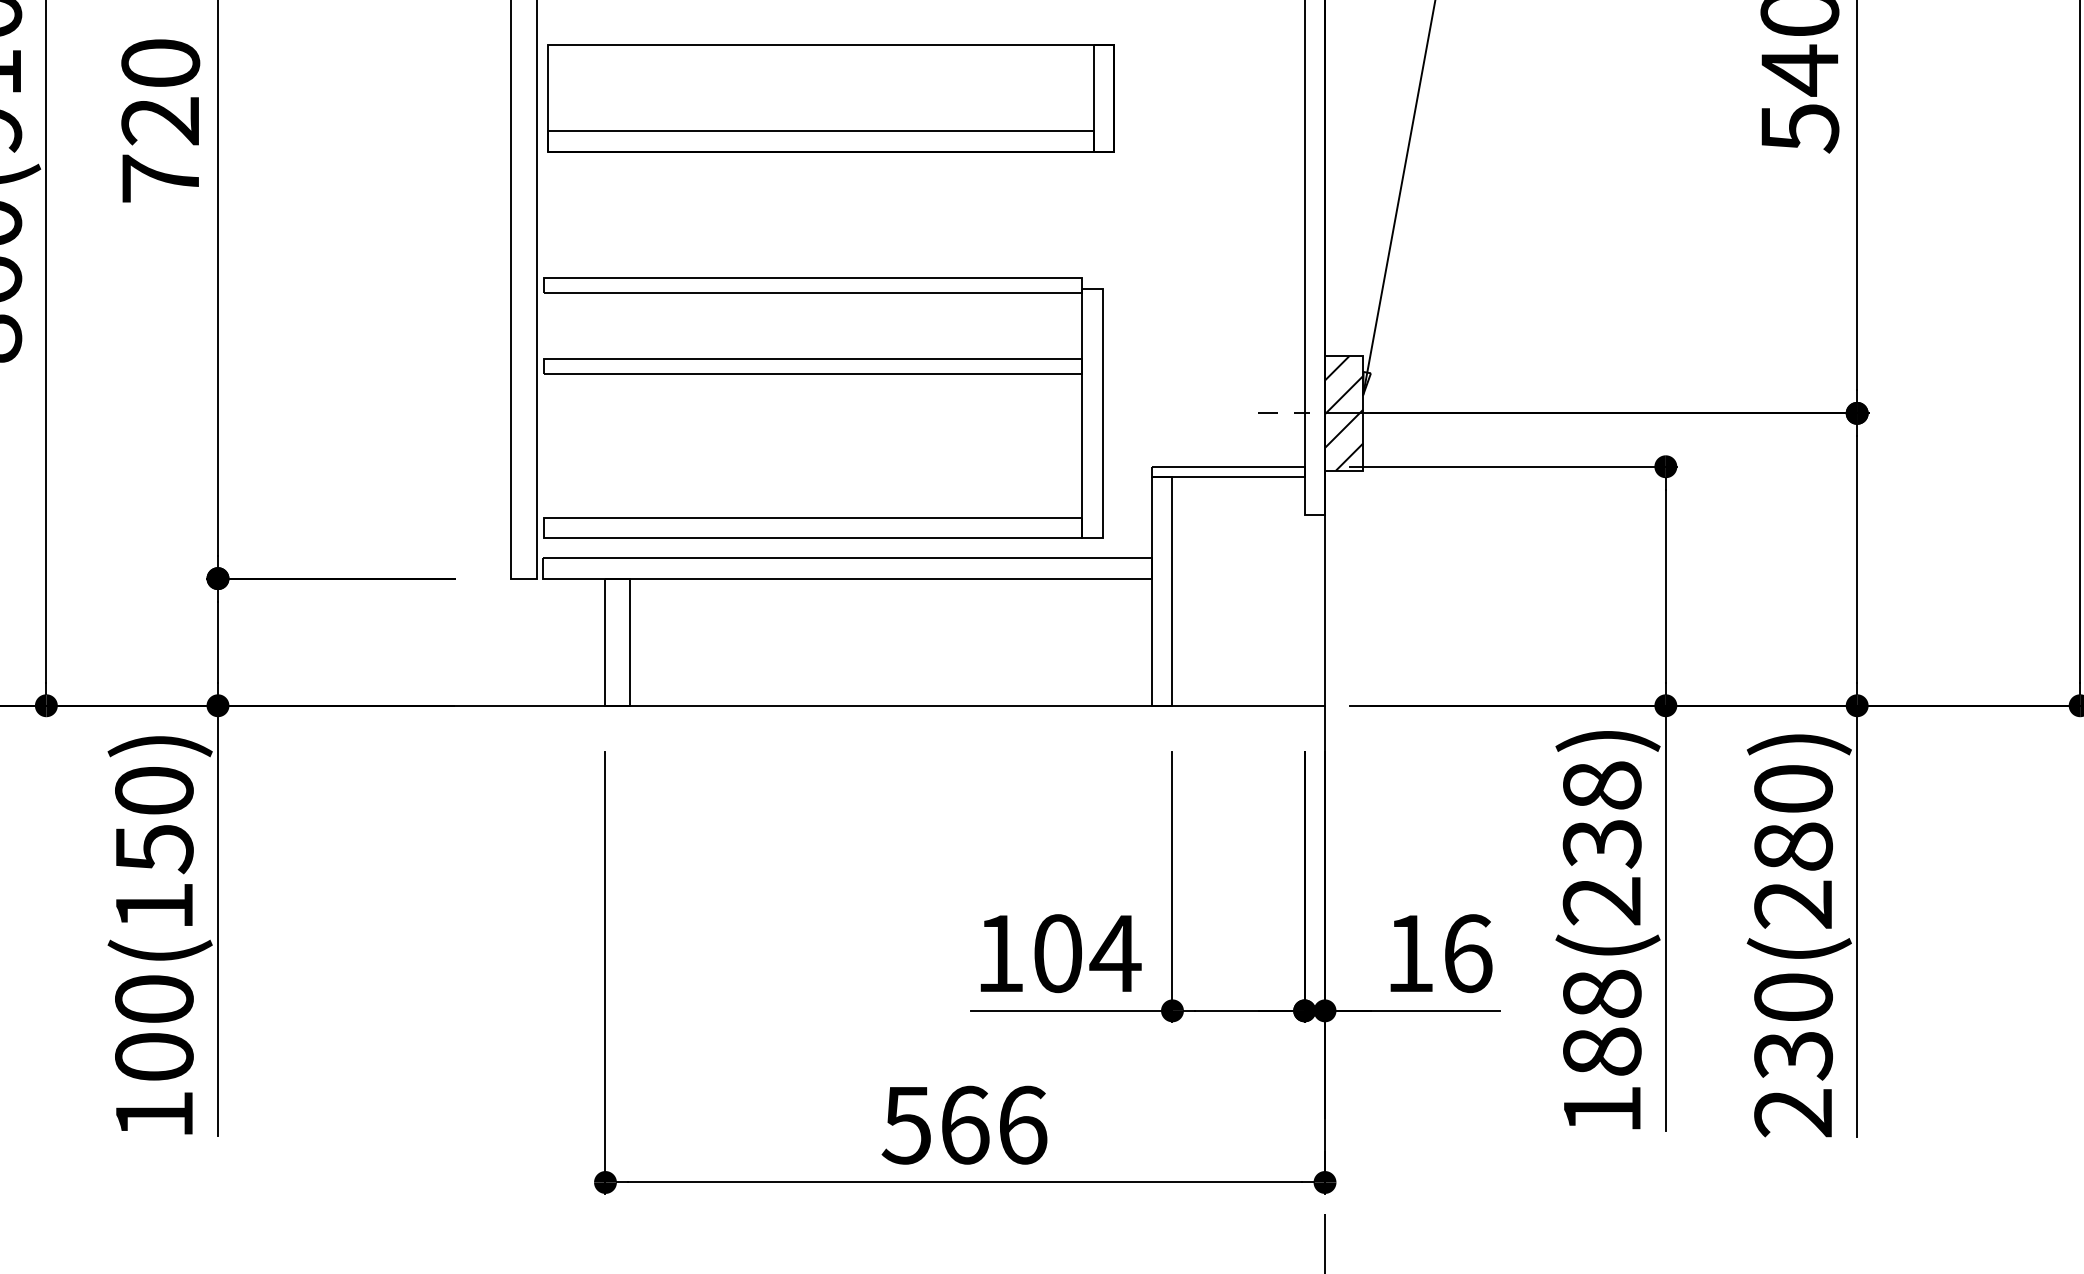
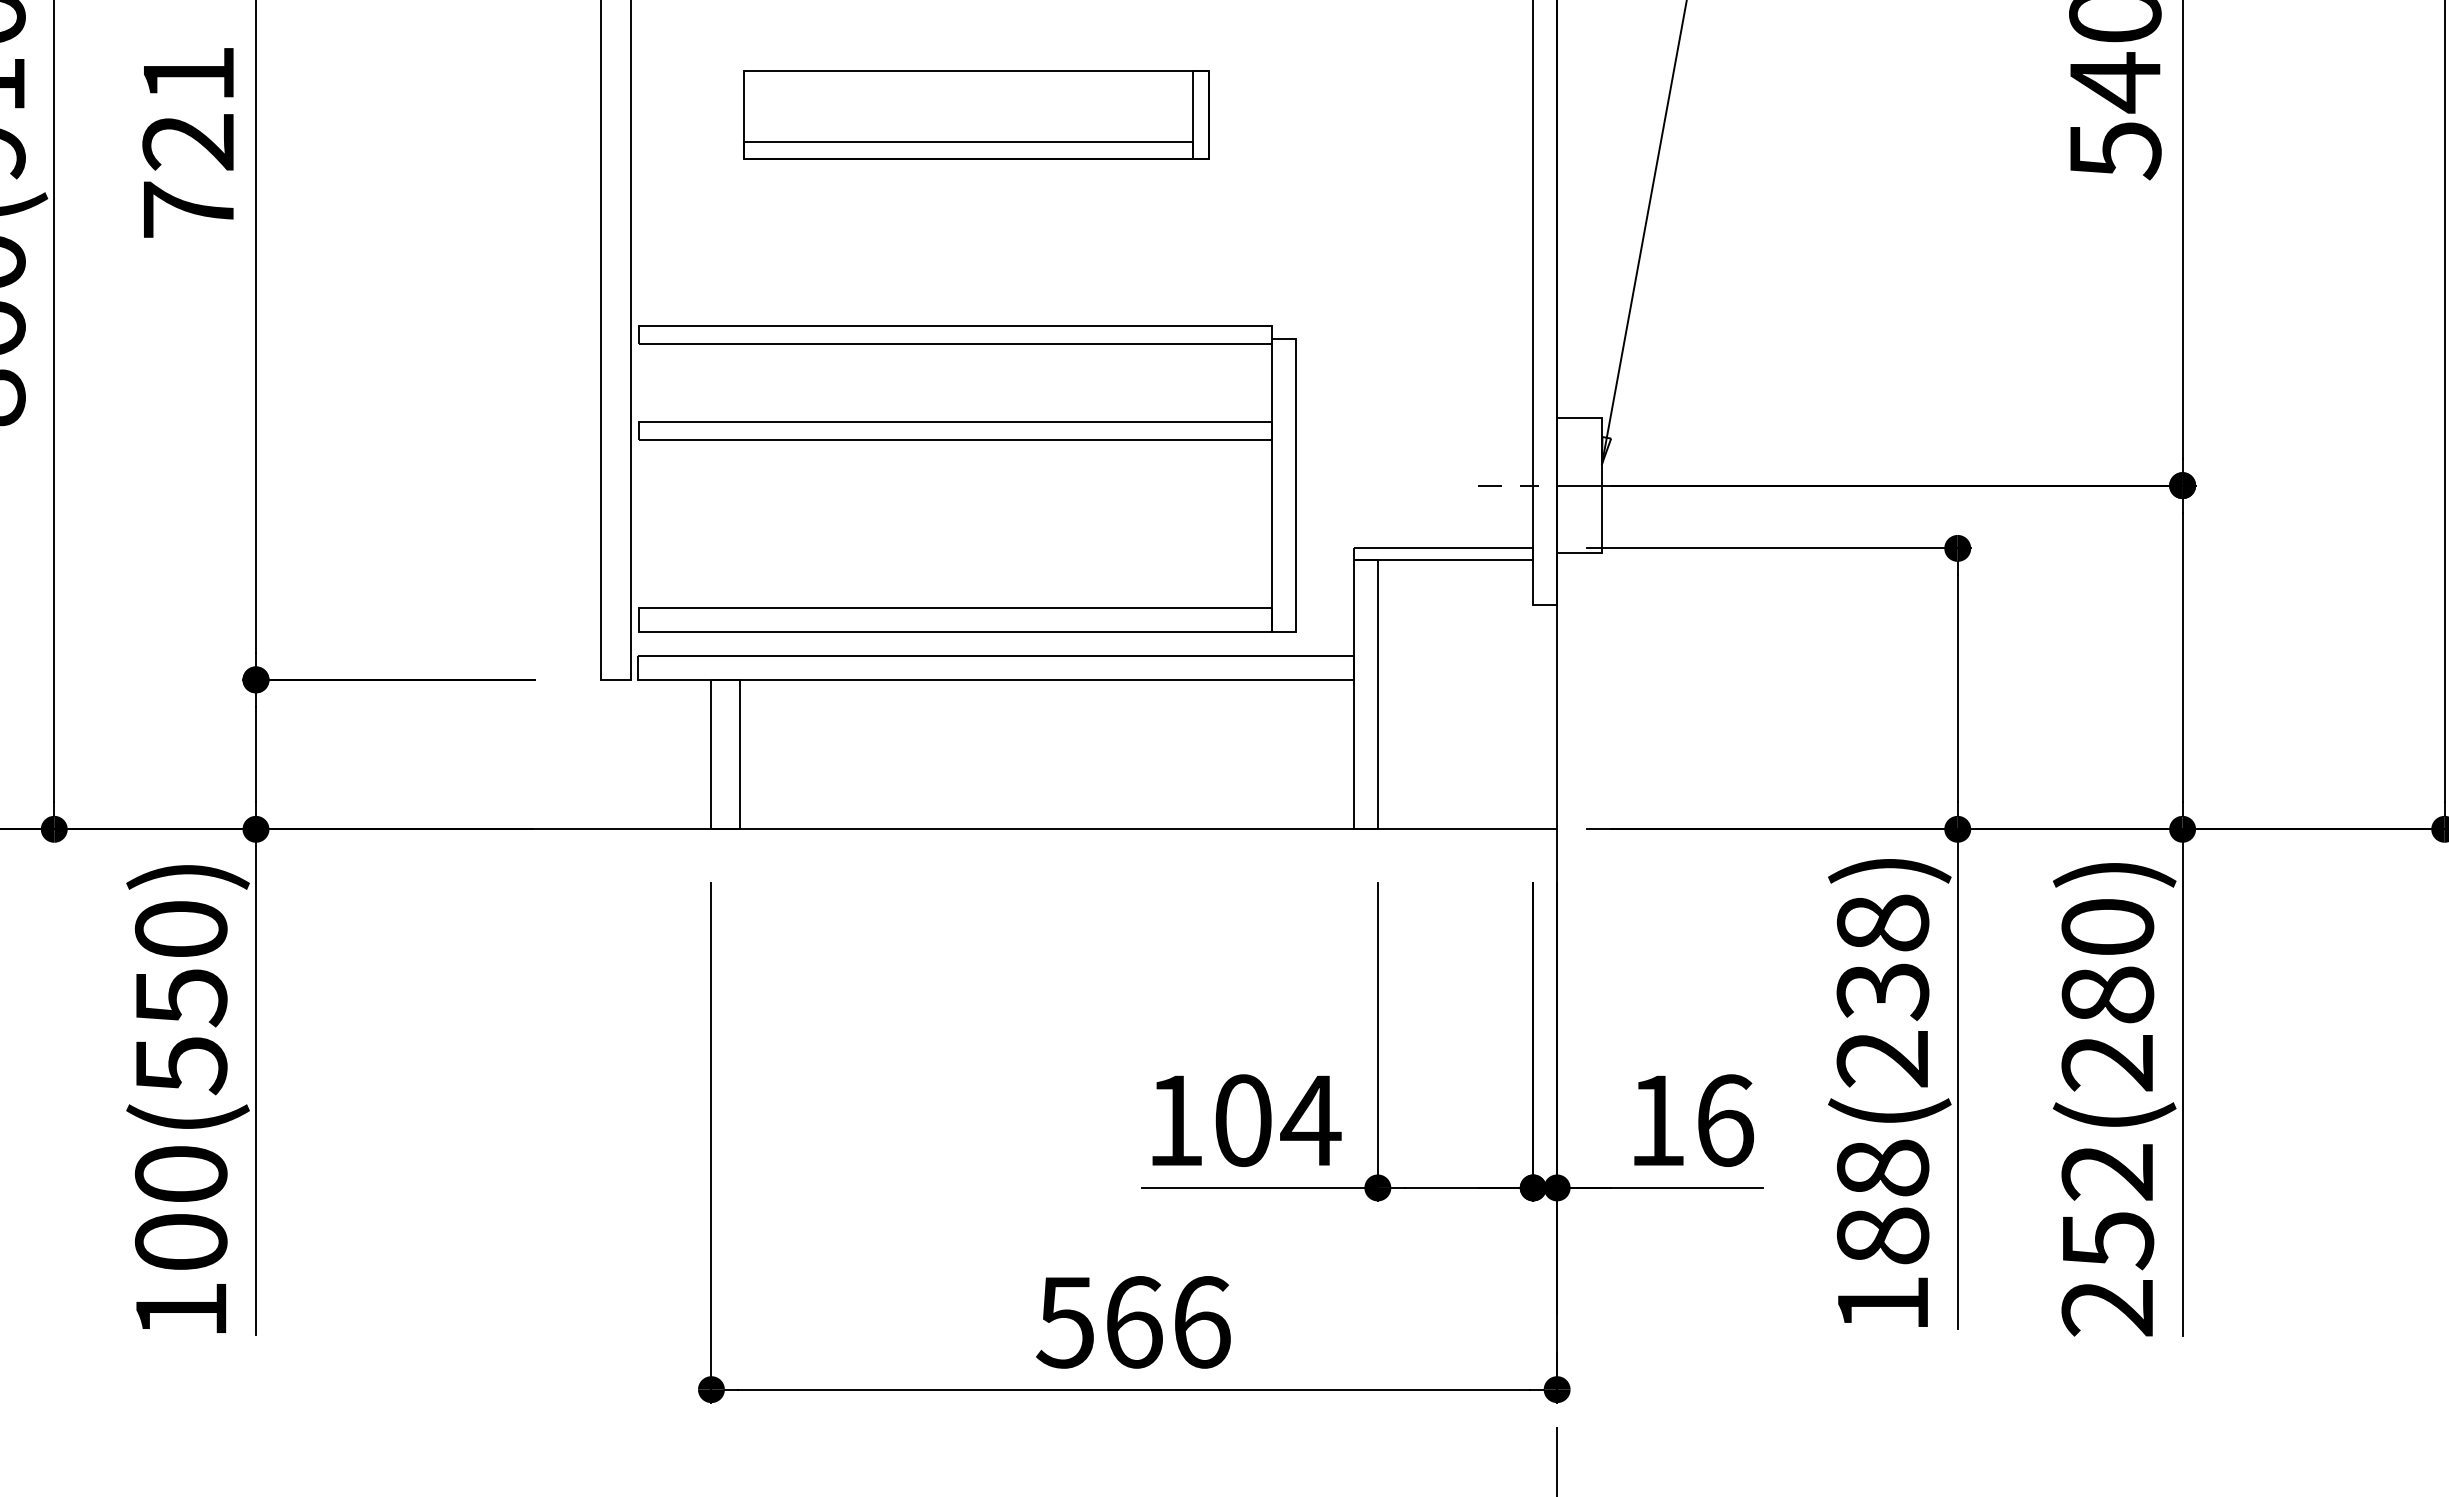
text: (160, 62) -> (188, 73), 720 -> 721
part: (831, 97) -> (976, 114), size x0.7
hatch: (1344, 413) -> (1579, 485), removed
text: (154, 907) -> (181, 1066), 100(150) -> 100(550)
text: (1793, 1027) -> (2107, 1207), 230(280) -> 252(280)

